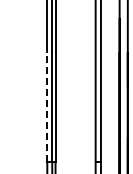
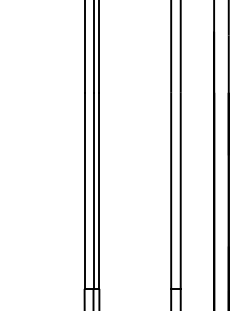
line: (47, 106) -> (84, 190), dashed -> solid

